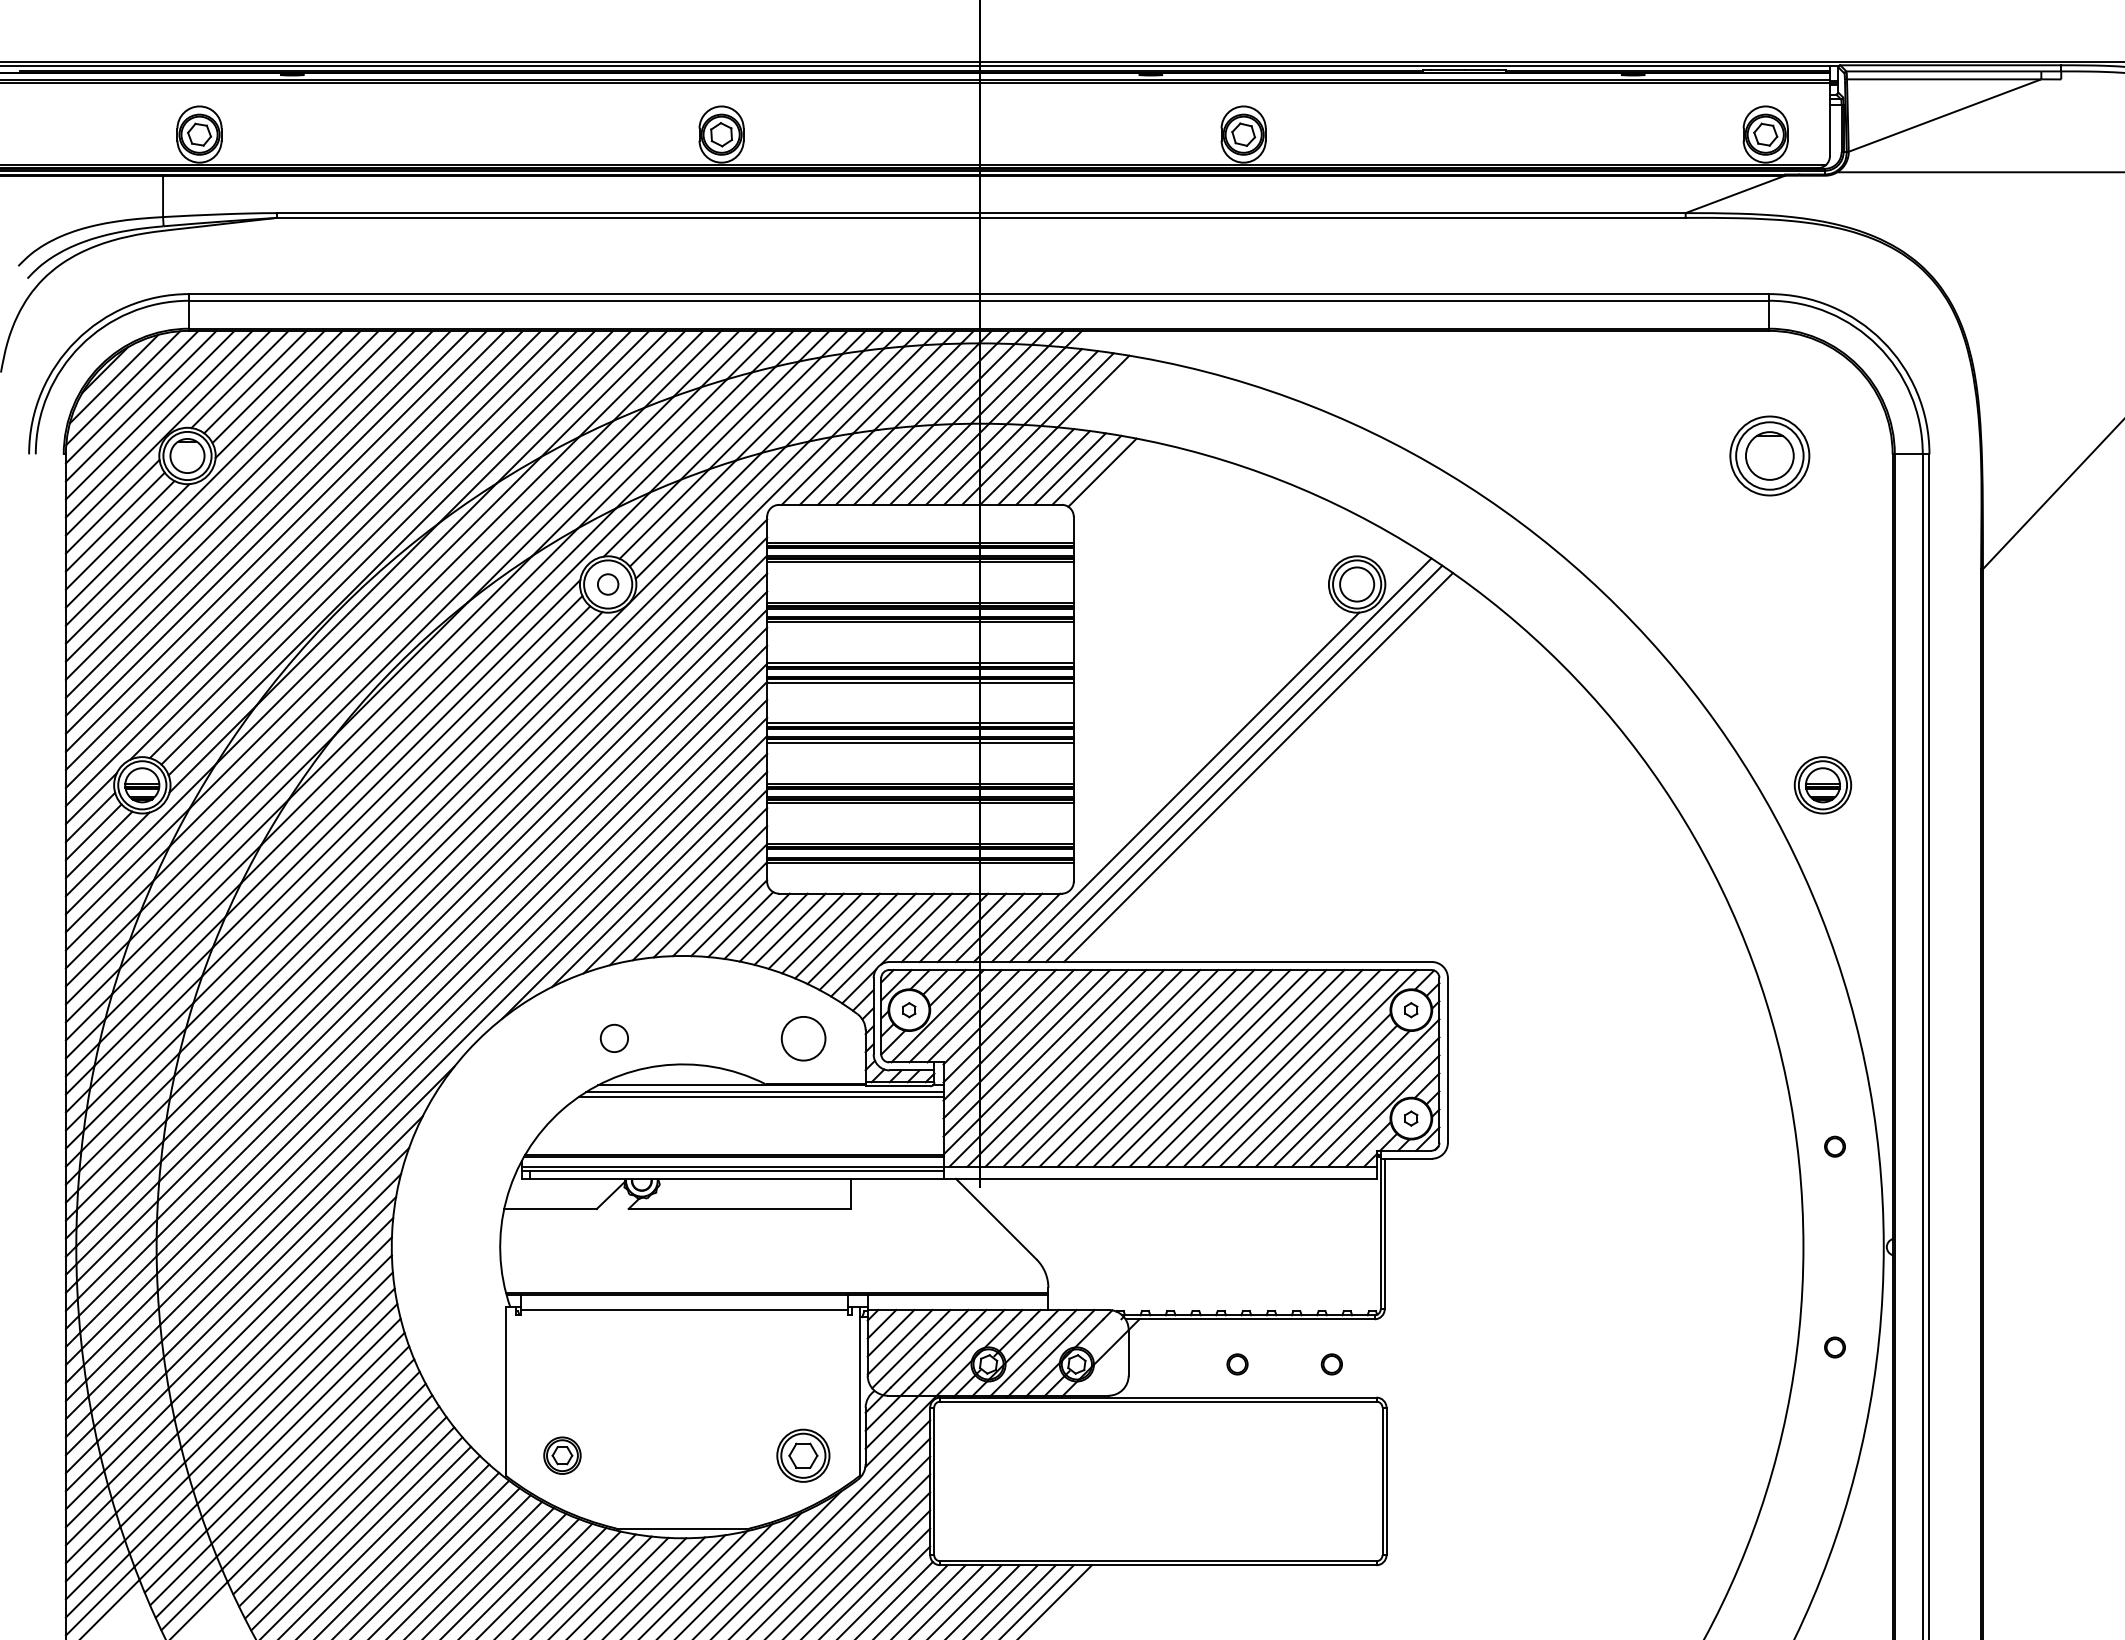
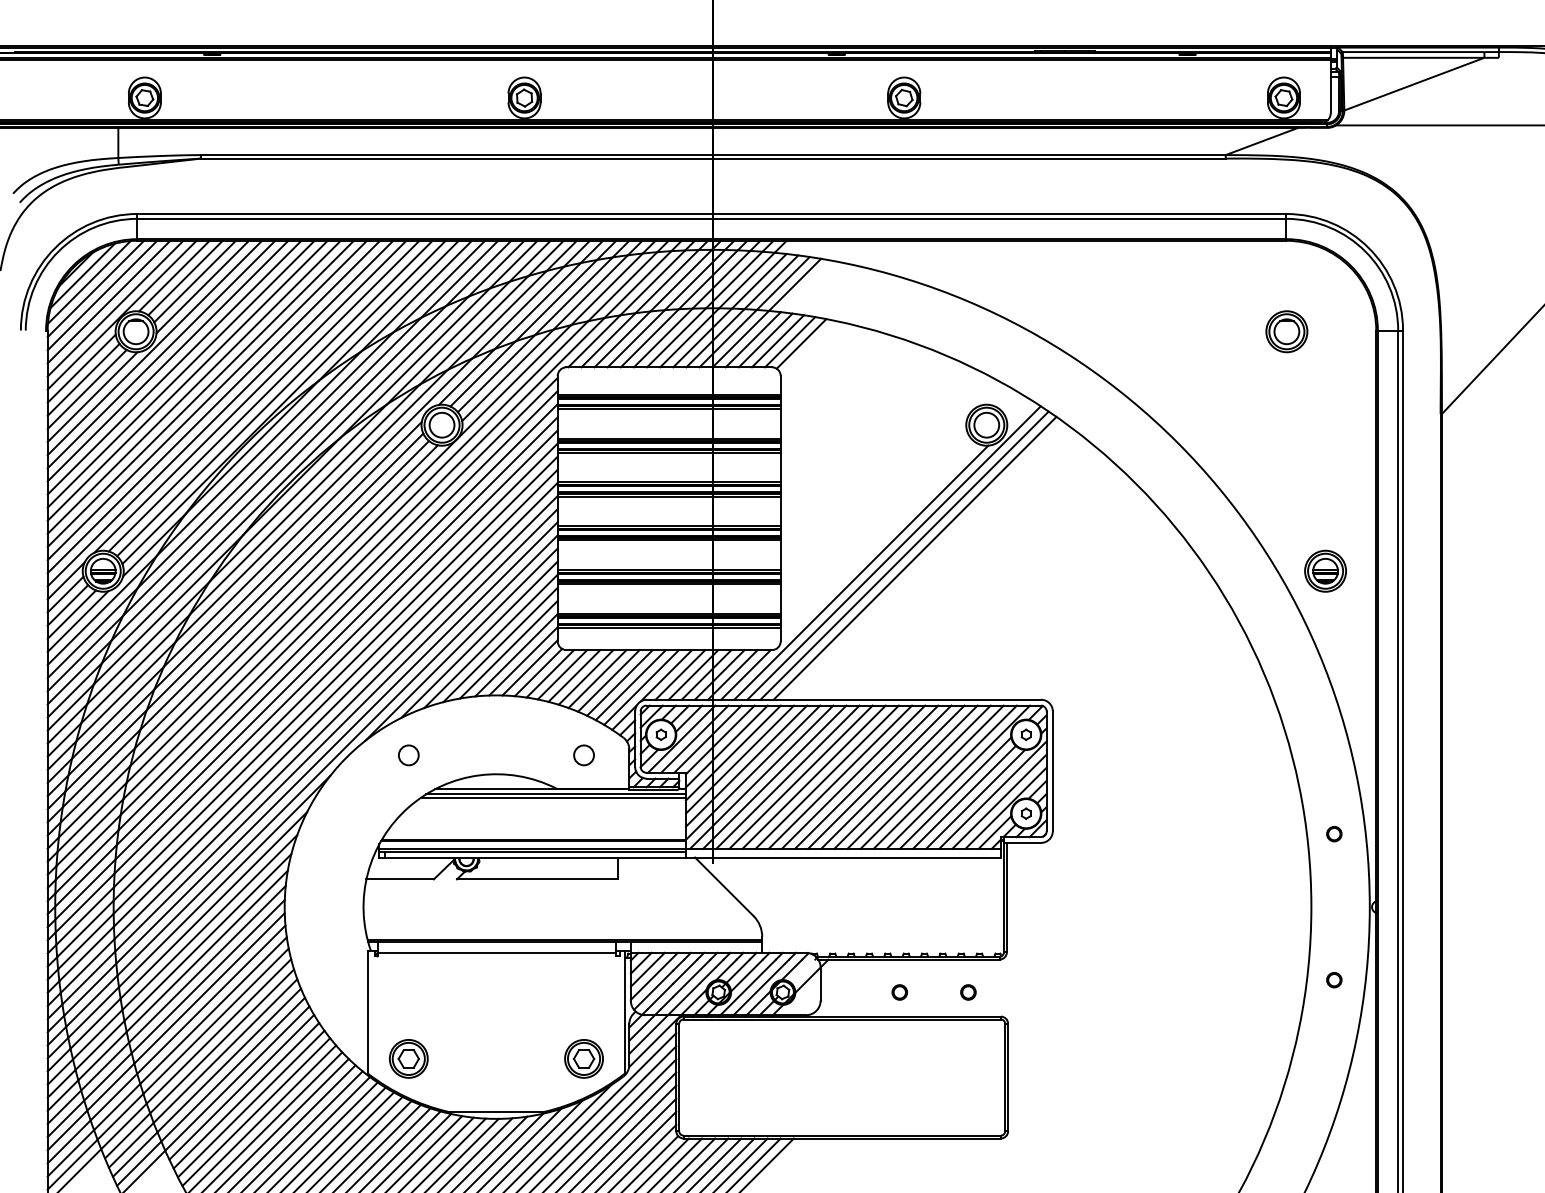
part: (1769, 455) -> (1286, 331), size x0.71
circle: (608, 584) -> (442, 425), size x1.67
circle: (613, 1037) -> (408, 754), moved
circle: (802, 1037) -> (583, 754), size x0.62
part: (562, 1455) -> (408, 1058), size x1.43

